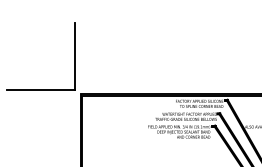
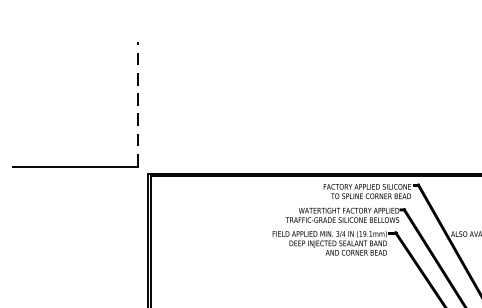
line: (74, 56) -> (136, 104), solid -> dashed

